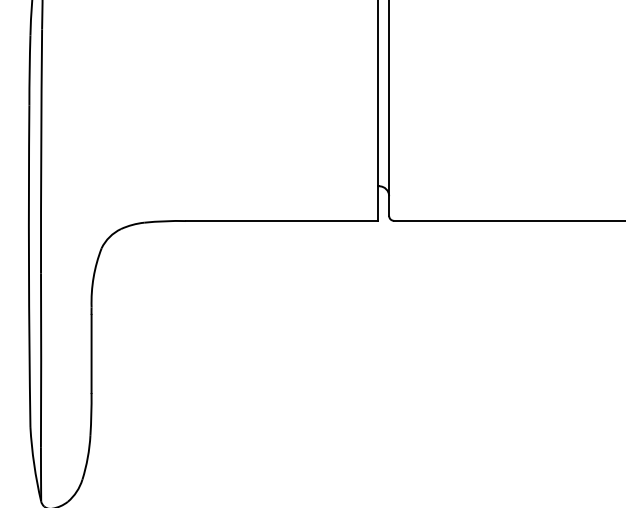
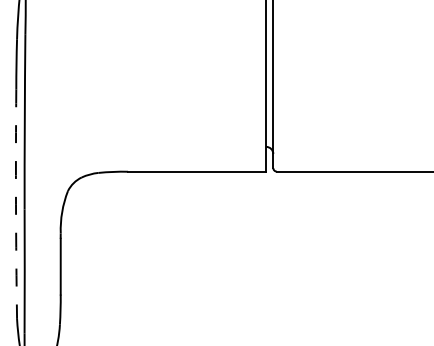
arc: (28, 266) -> (15, 204), solid -> dashed

